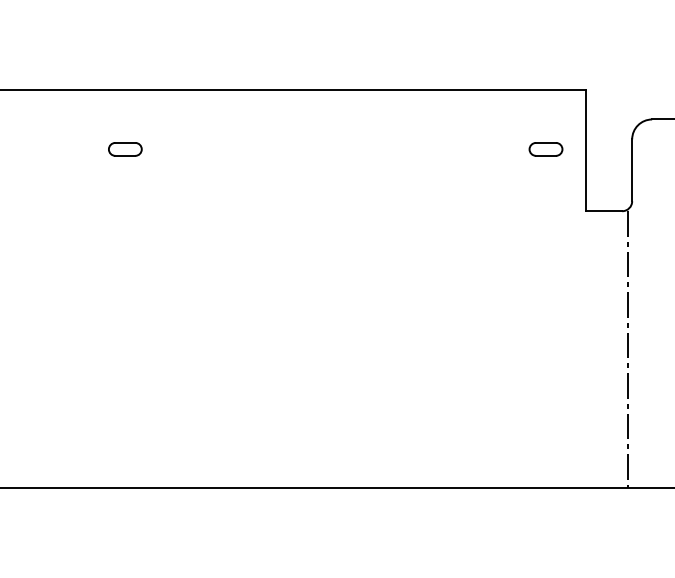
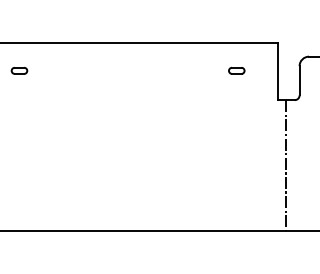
part: (125, 148) -> (19, 70), moved
part: (545, 148) -> (236, 70), moved
line: (627, 349) -> (286, 165), moved

